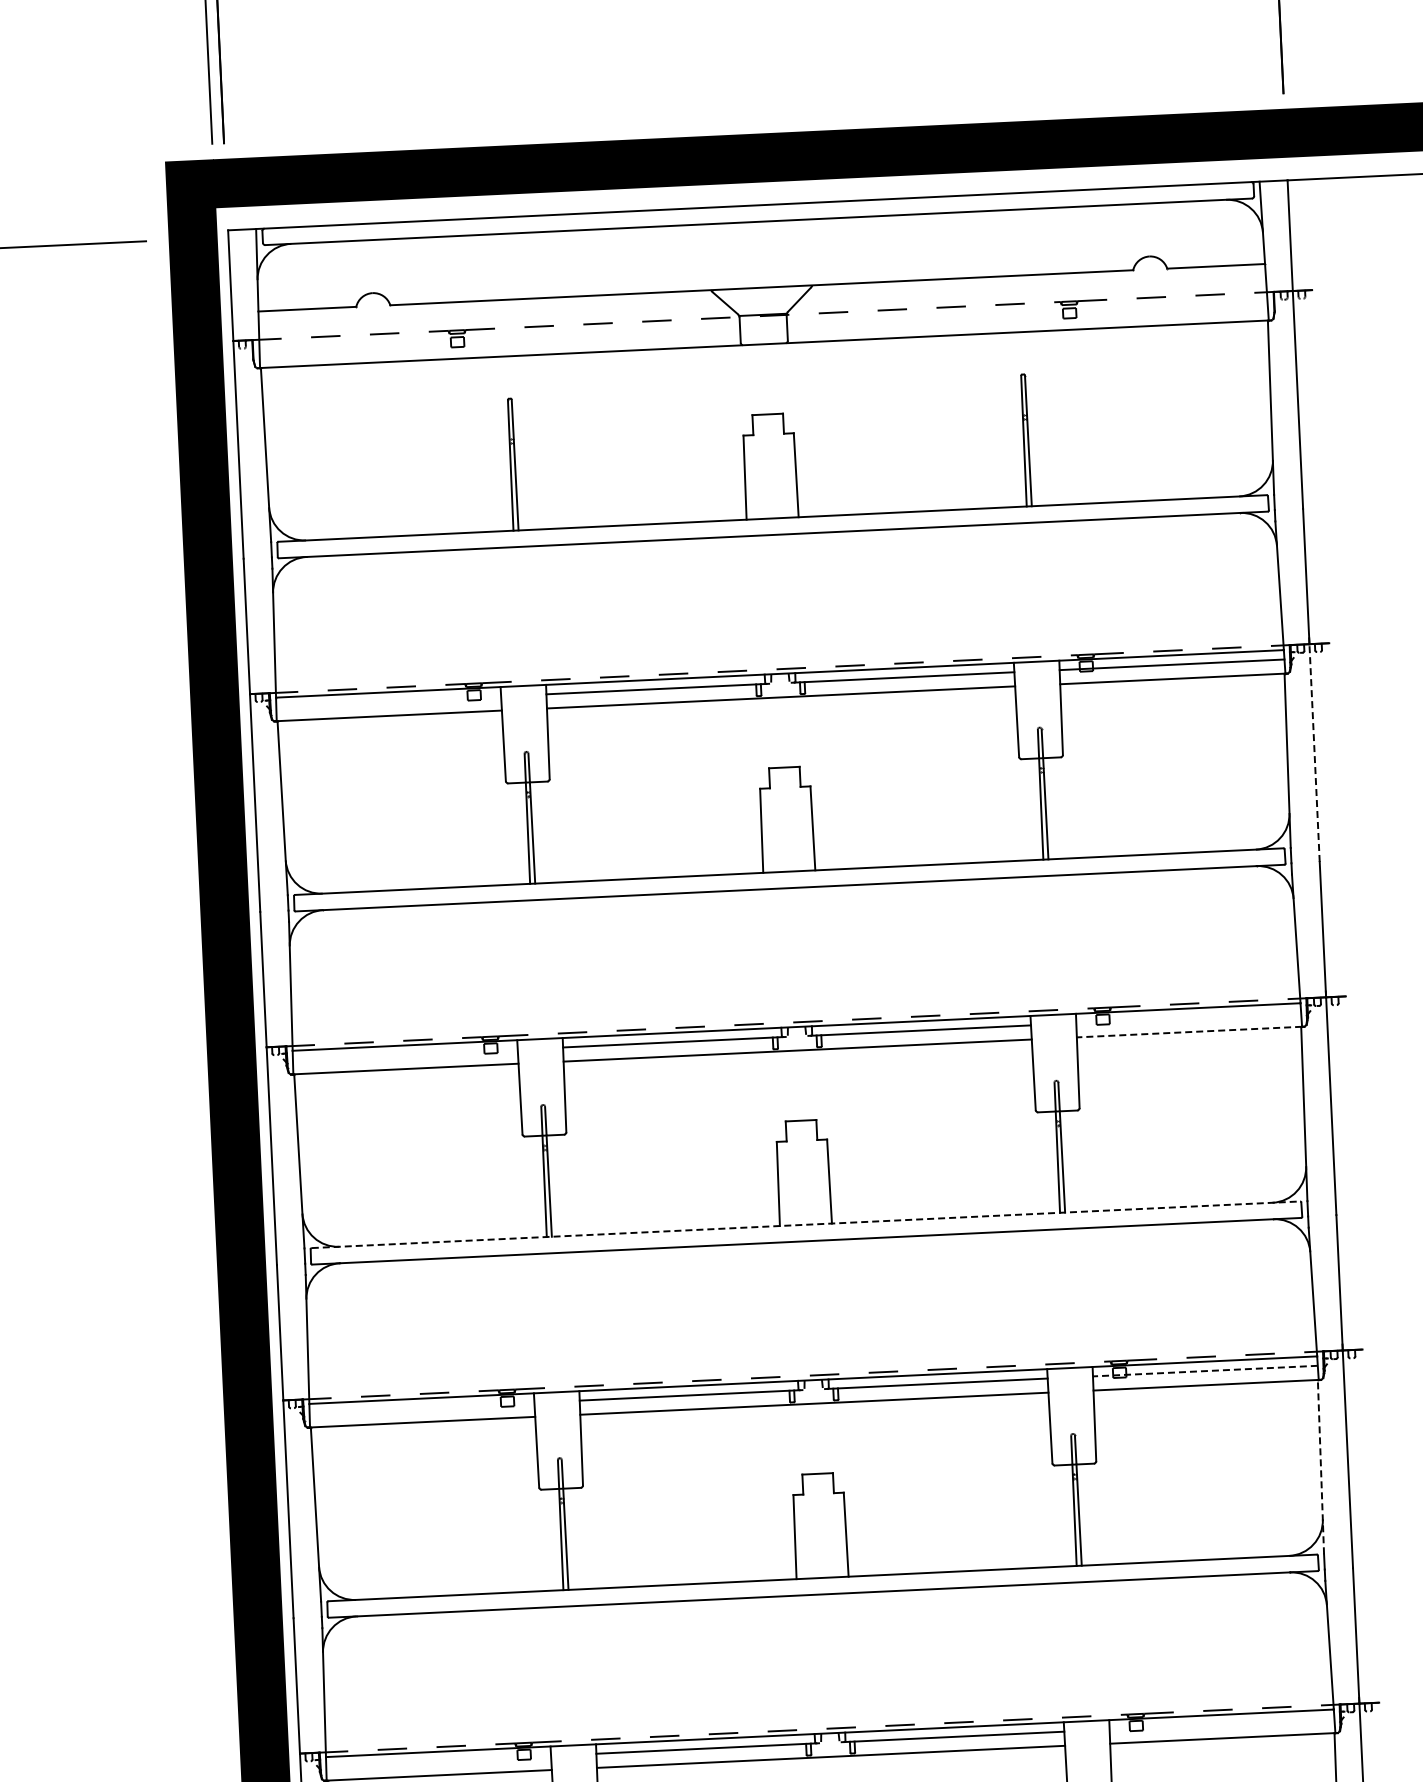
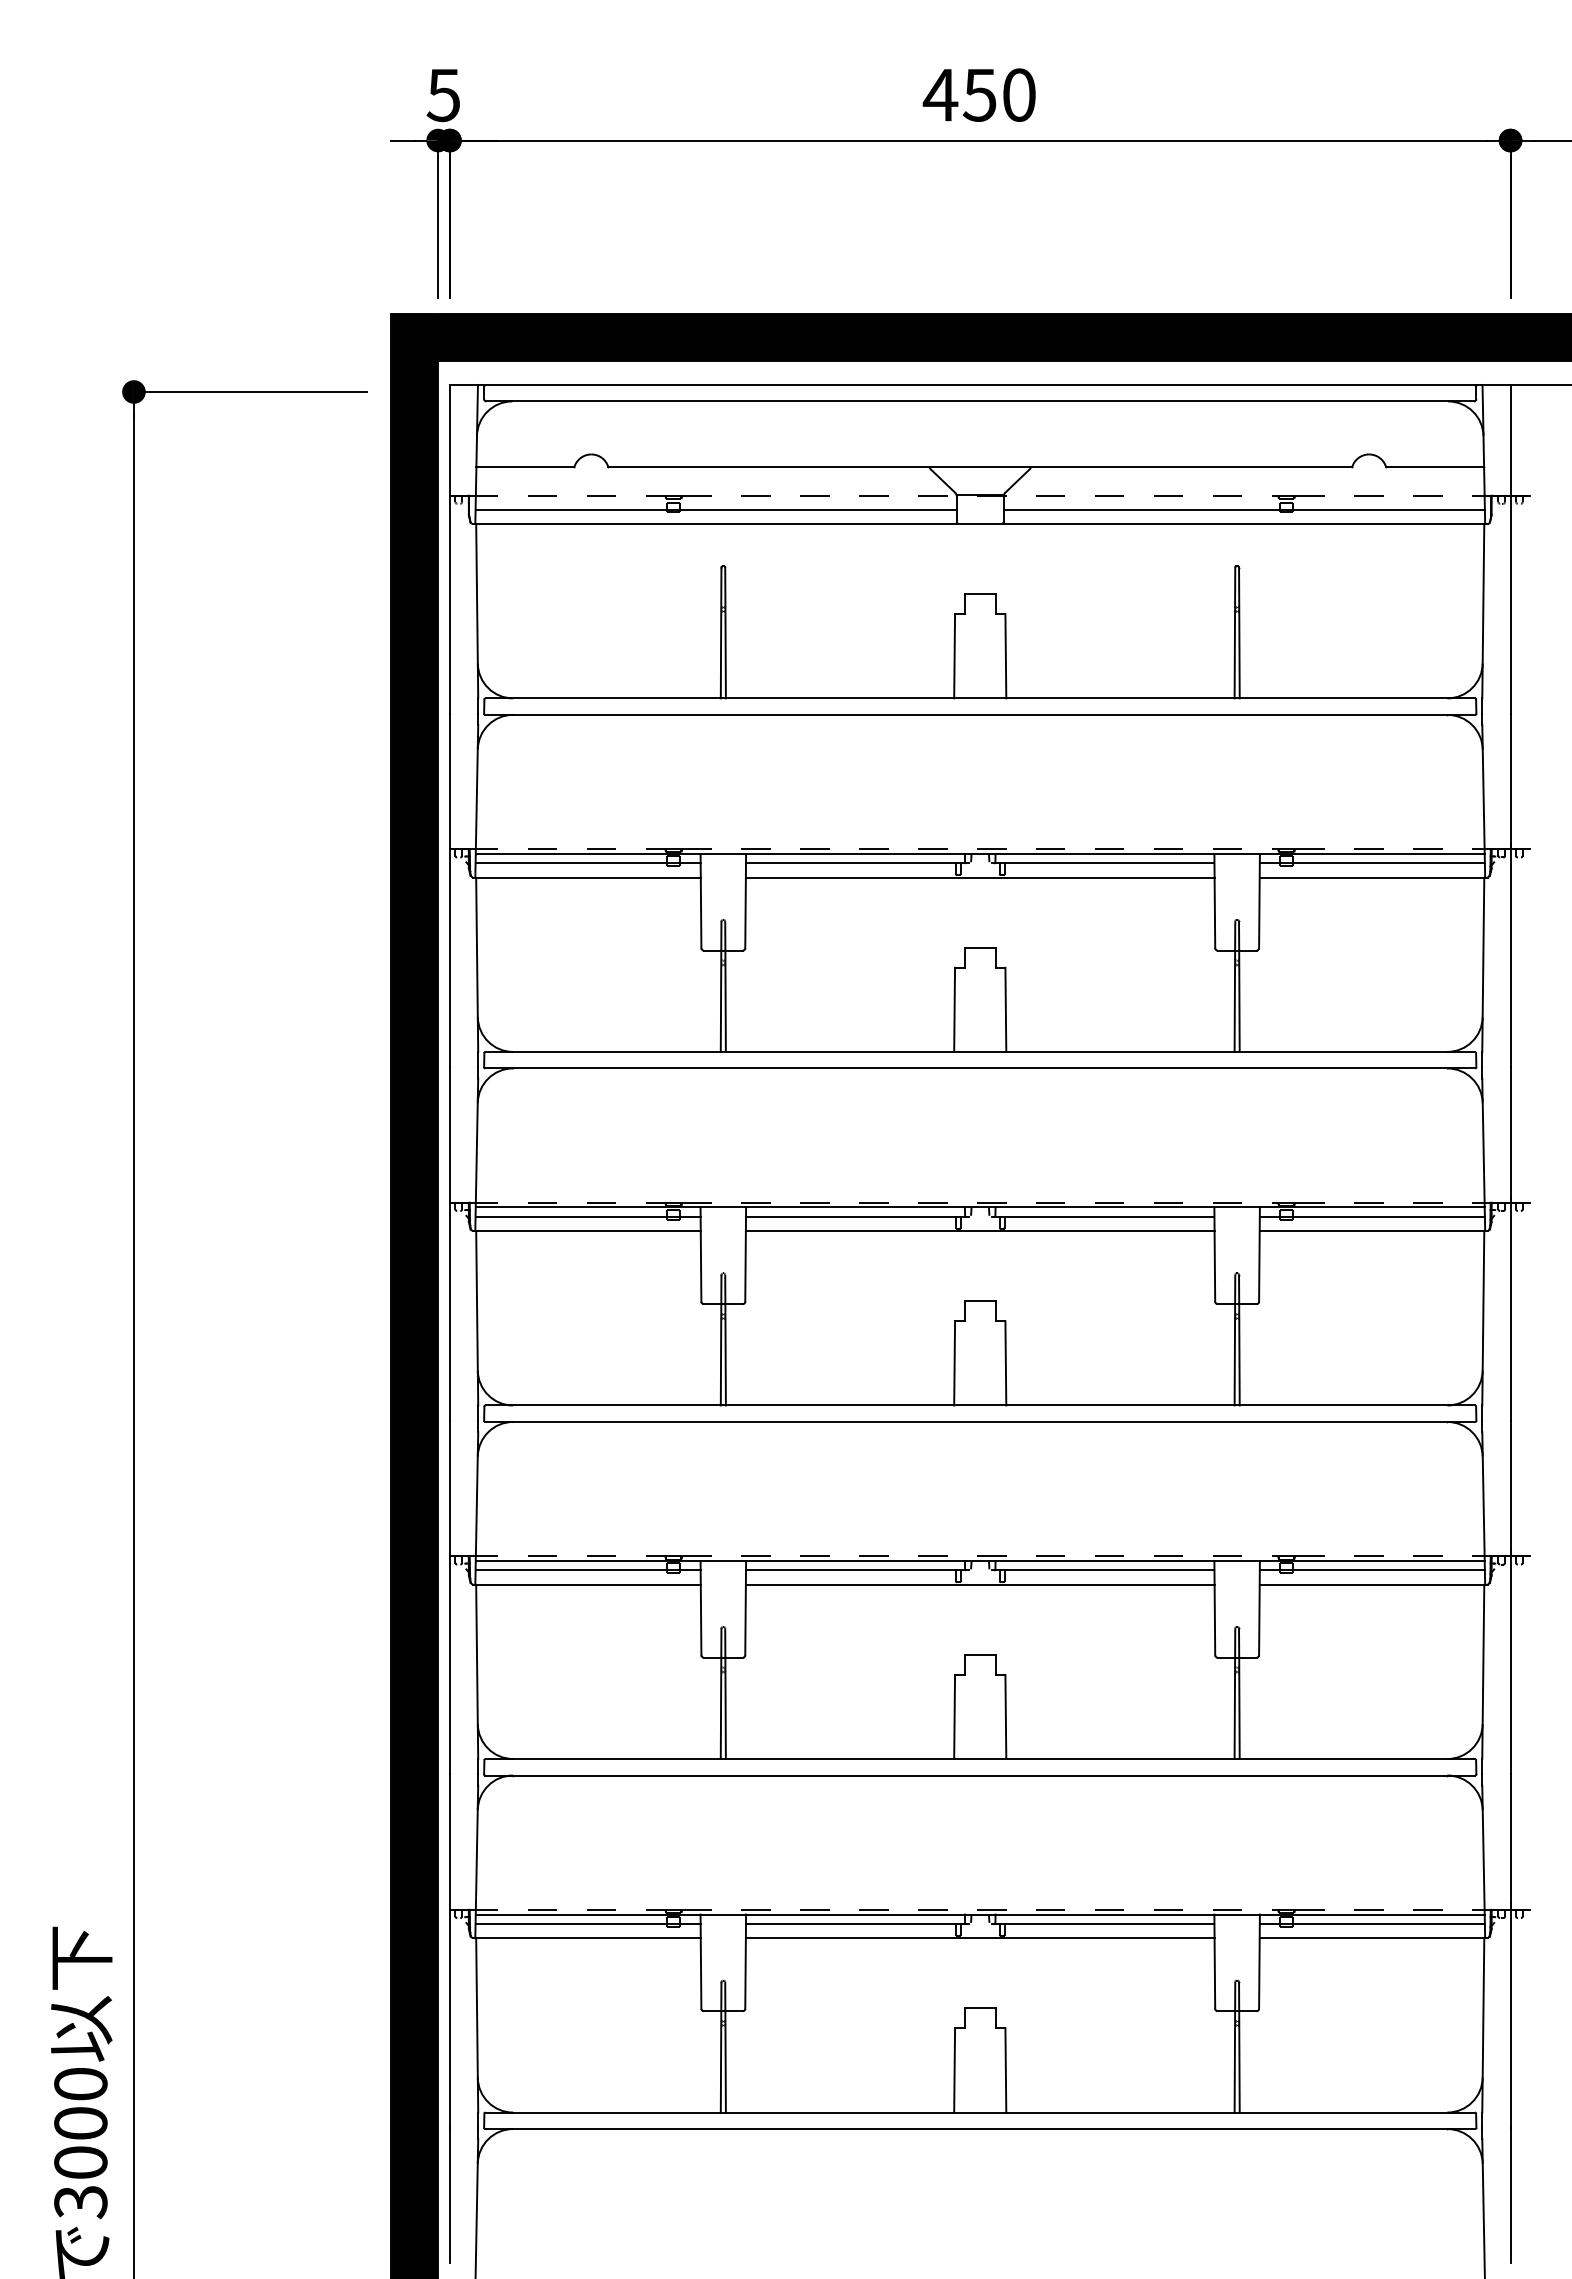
line: (1026, 317) -> (1243, 509), added
line: (499, 342) -> (715, 509), added
line: (388, 701) -> (587, 863), added
line: (1314, 752) -> (1510, 957), dashed -> solid
line: (1187, 1017) -> (1371, 1216), added
line: (1189, 1032) -> (1372, 1231), dashed -> solid
line: (404, 1054) -> (587, 1216), added
line: (806, 1224) -> (980, 1405), dashed -> solid
line: (1205, 1371) -> (1372, 1570), dashed -> solid
line: (421, 1408) -> (587, 1570), added
line: (1321, 1466) -> (1483, 1671), dashed -> solid
line: (1221, 1724) -> (1371, 1924), added
line: (438, 1761) -> (587, 1924), added

